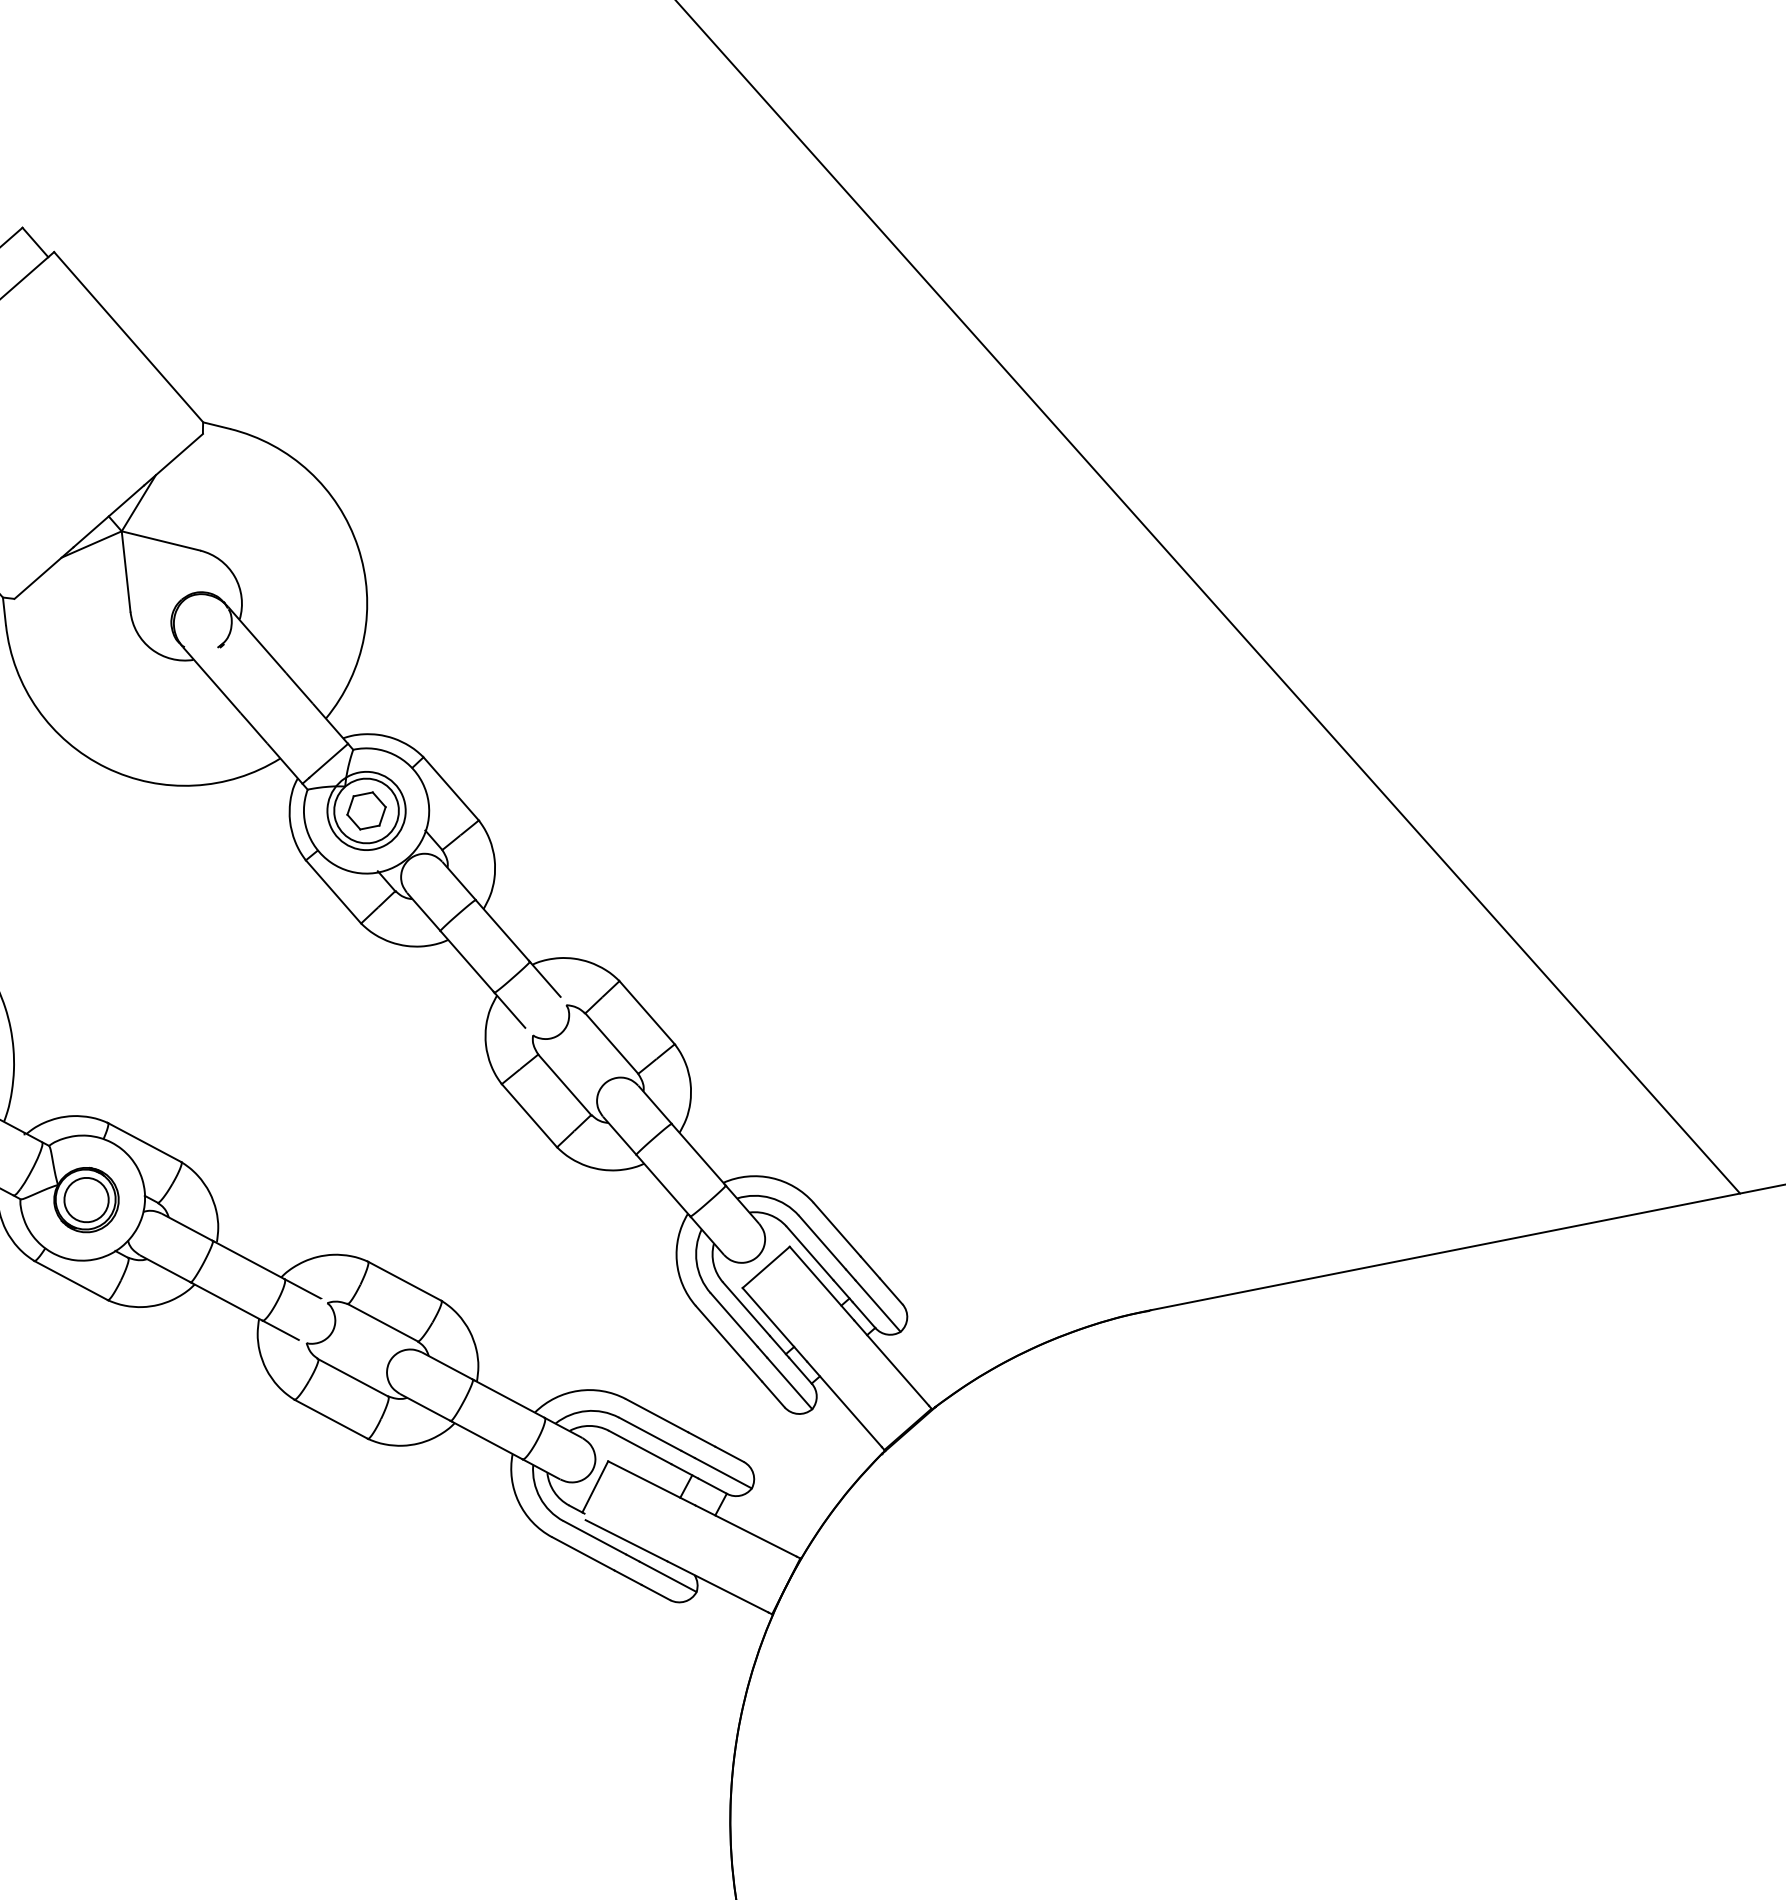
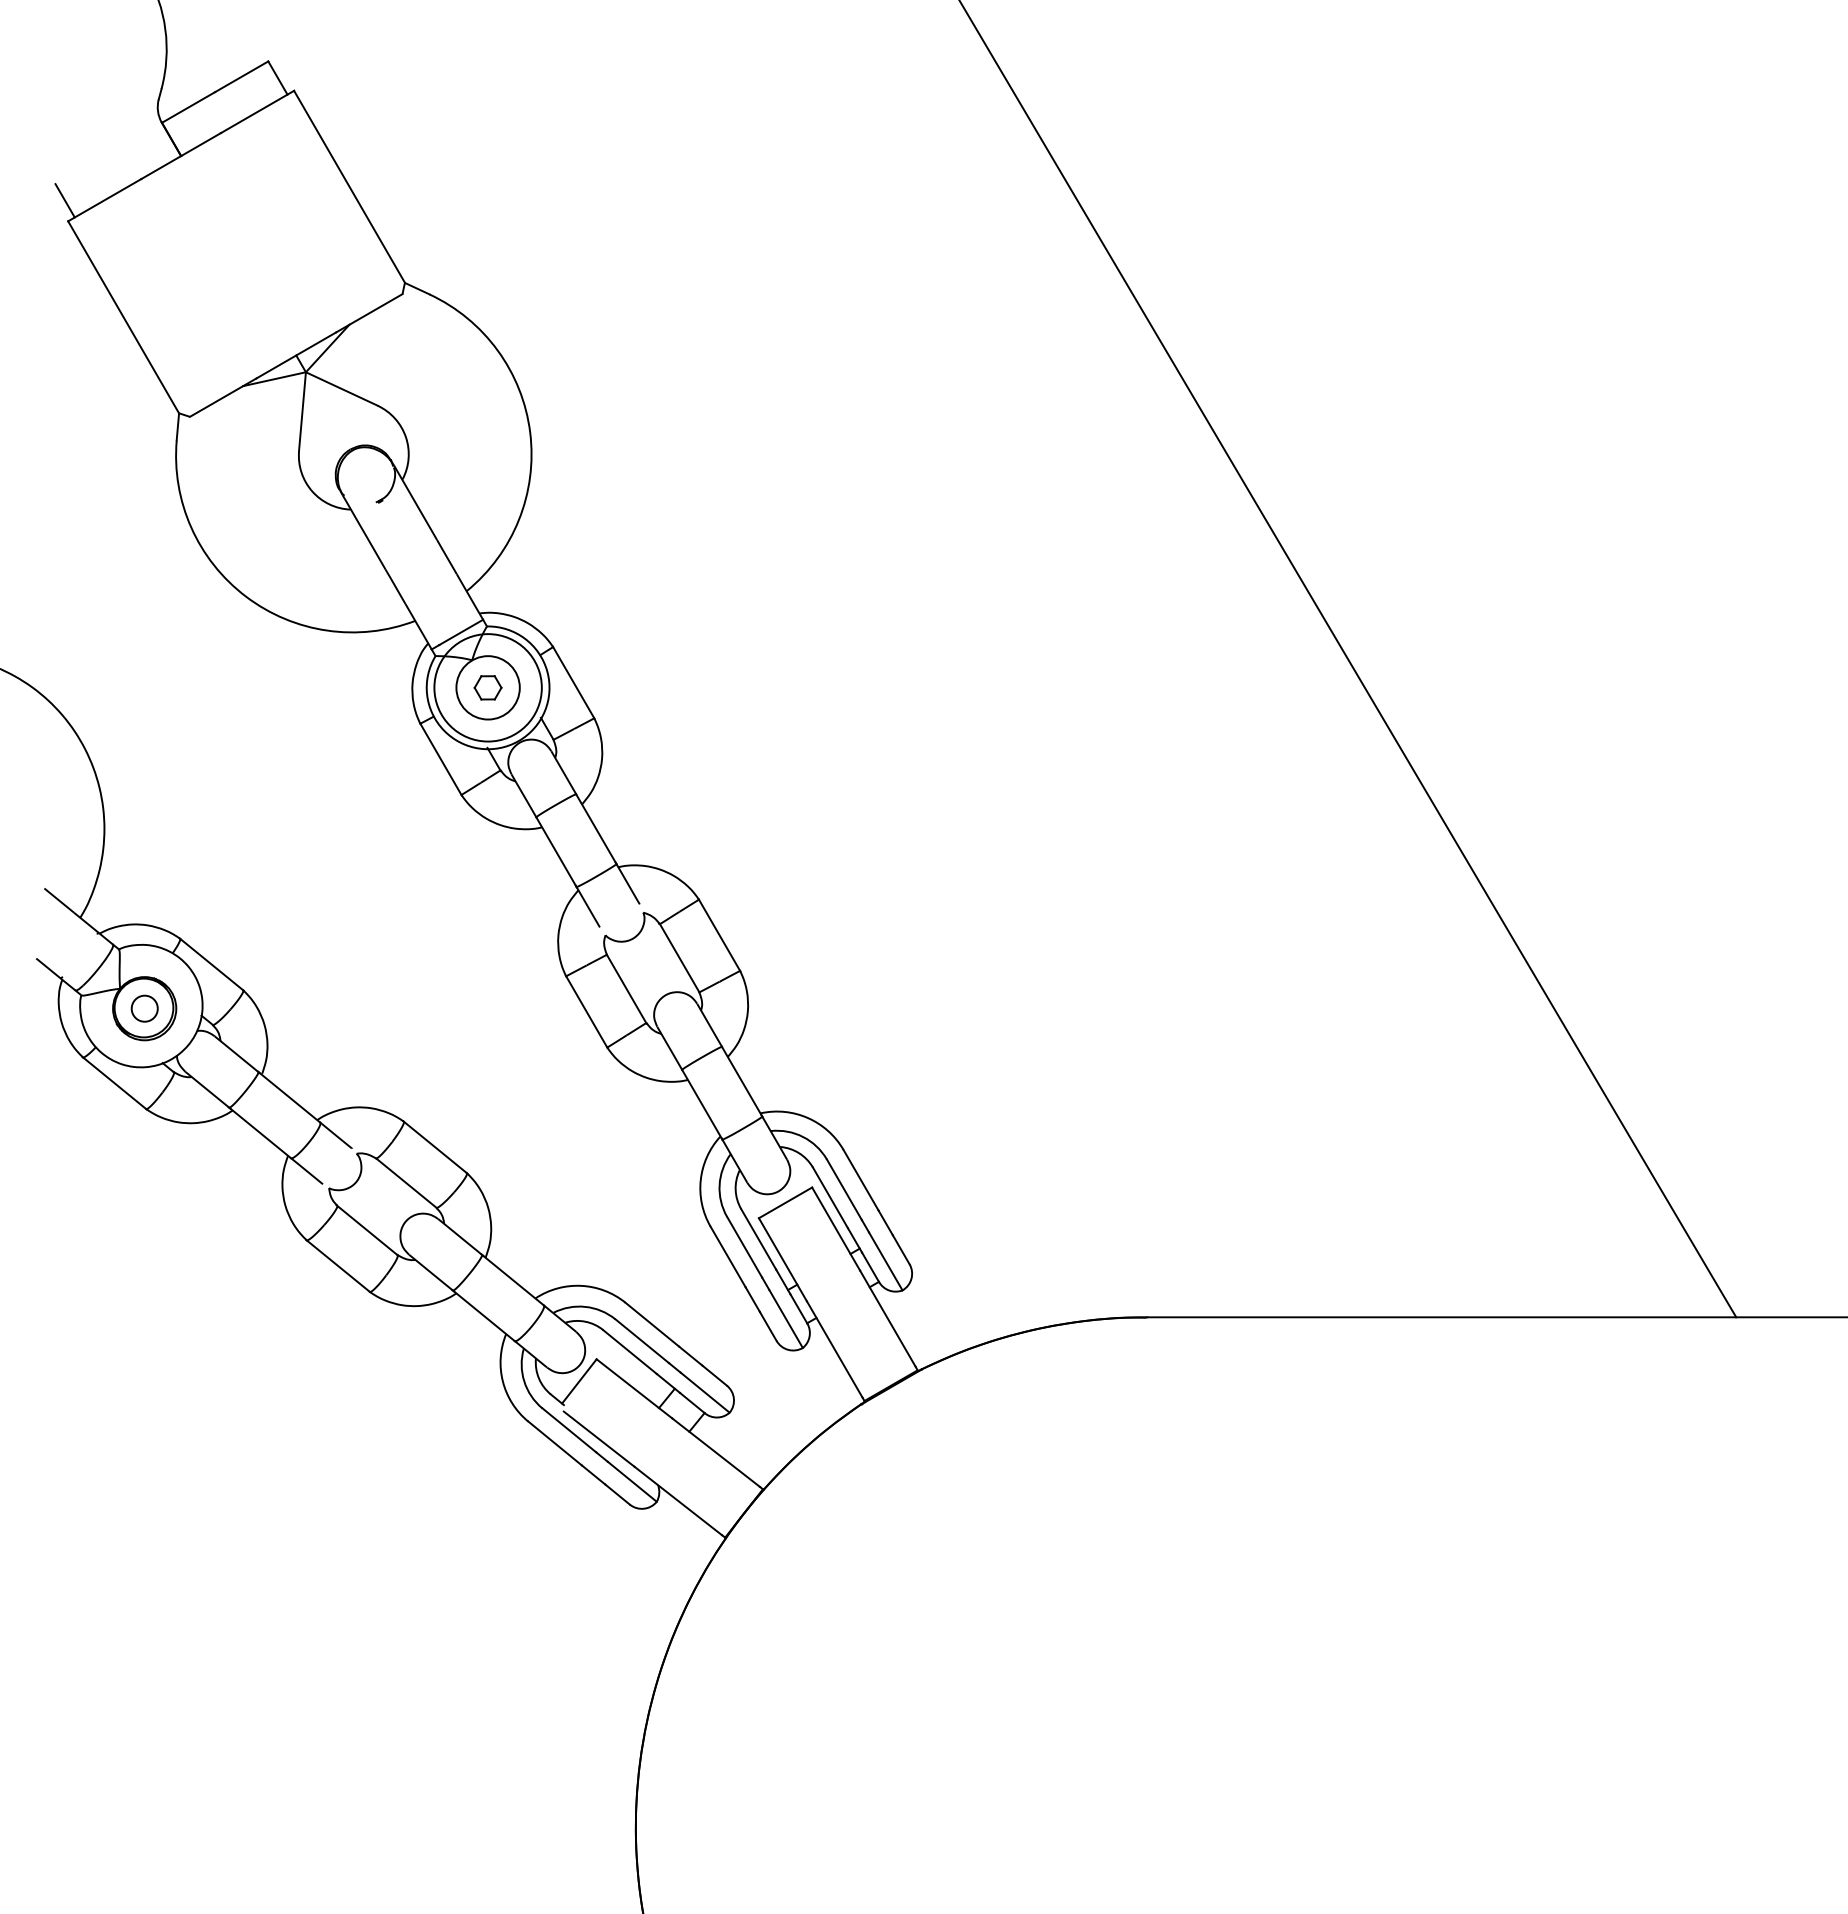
circle: (365, 810) -> (487, 687), size x1.4
part: (365, 810) -> (487, 687), size x0.7
circle: (86, 1199) -> (144, 1008), size x0.6

